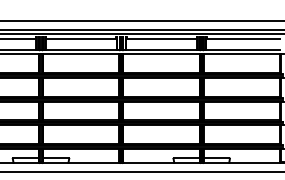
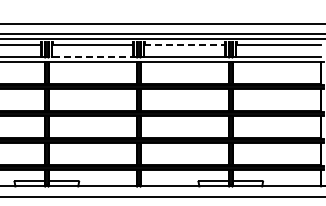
line: (161, 39) -> (184, 45), solid -> dashed
line: (80, 49) -> (92, 56), solid -> dashed

